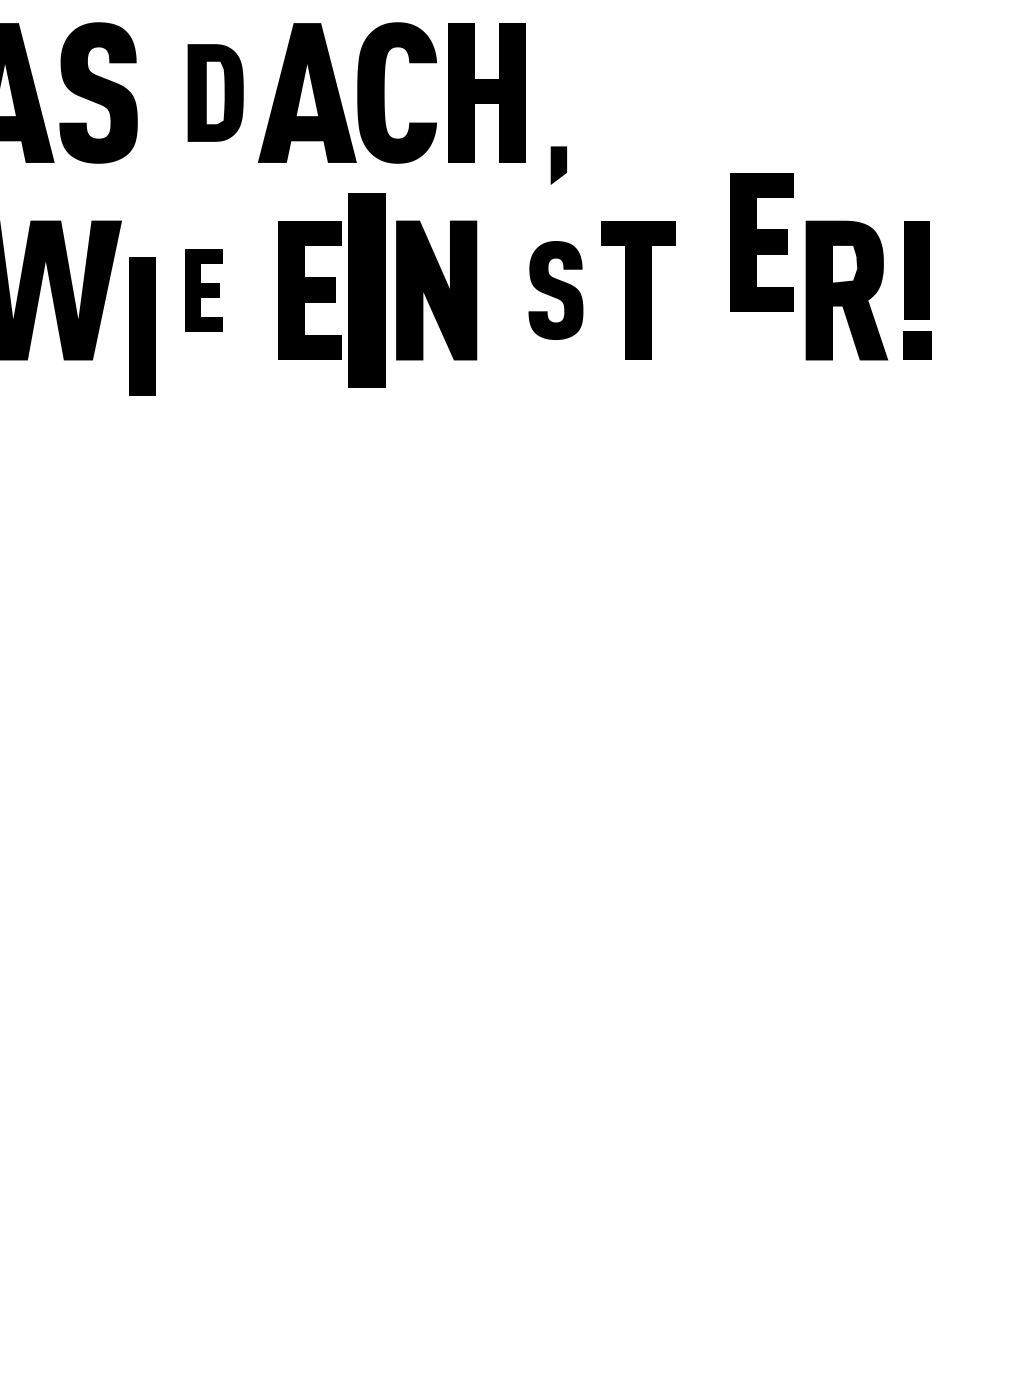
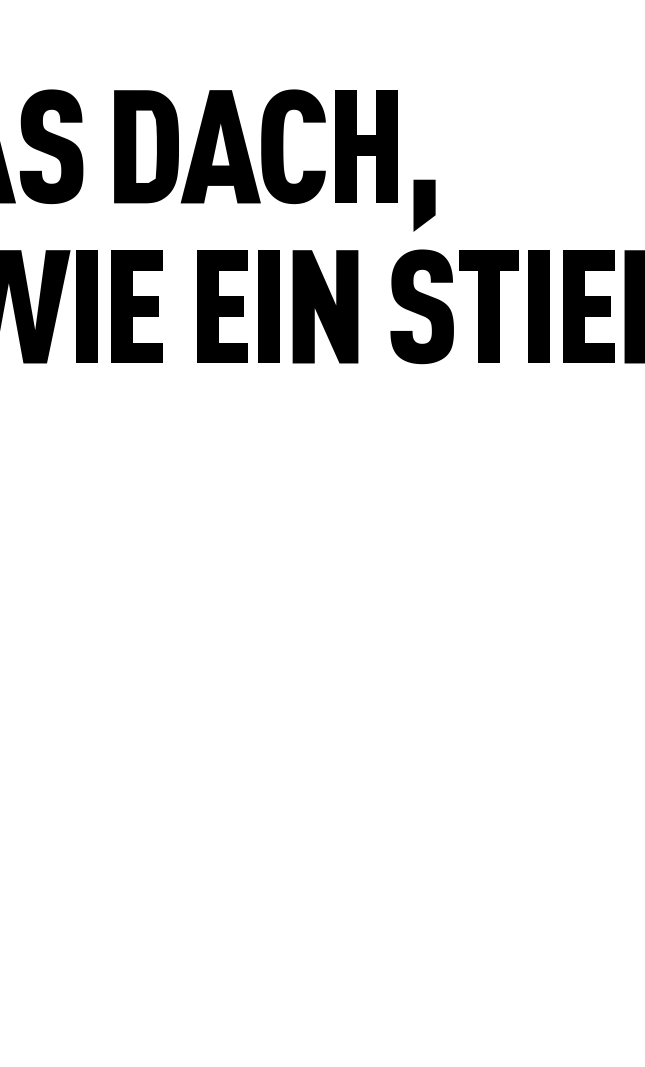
part: (215, 92) -> (146, 146), size x1.43
part: (558, 165) -> (424, 205), size x1.67
part: (761, 242) -> (588, 306), moved
part: (203, 290) -> (136, 306), size x1.67
part: (366, 290) -> (268, 306), size x0.71
part: (555, 290) -> (421, 306), size x1.43
fill: (699, 290) -> (538, 306), added
part: (142, 326) -> (87, 306), moved

